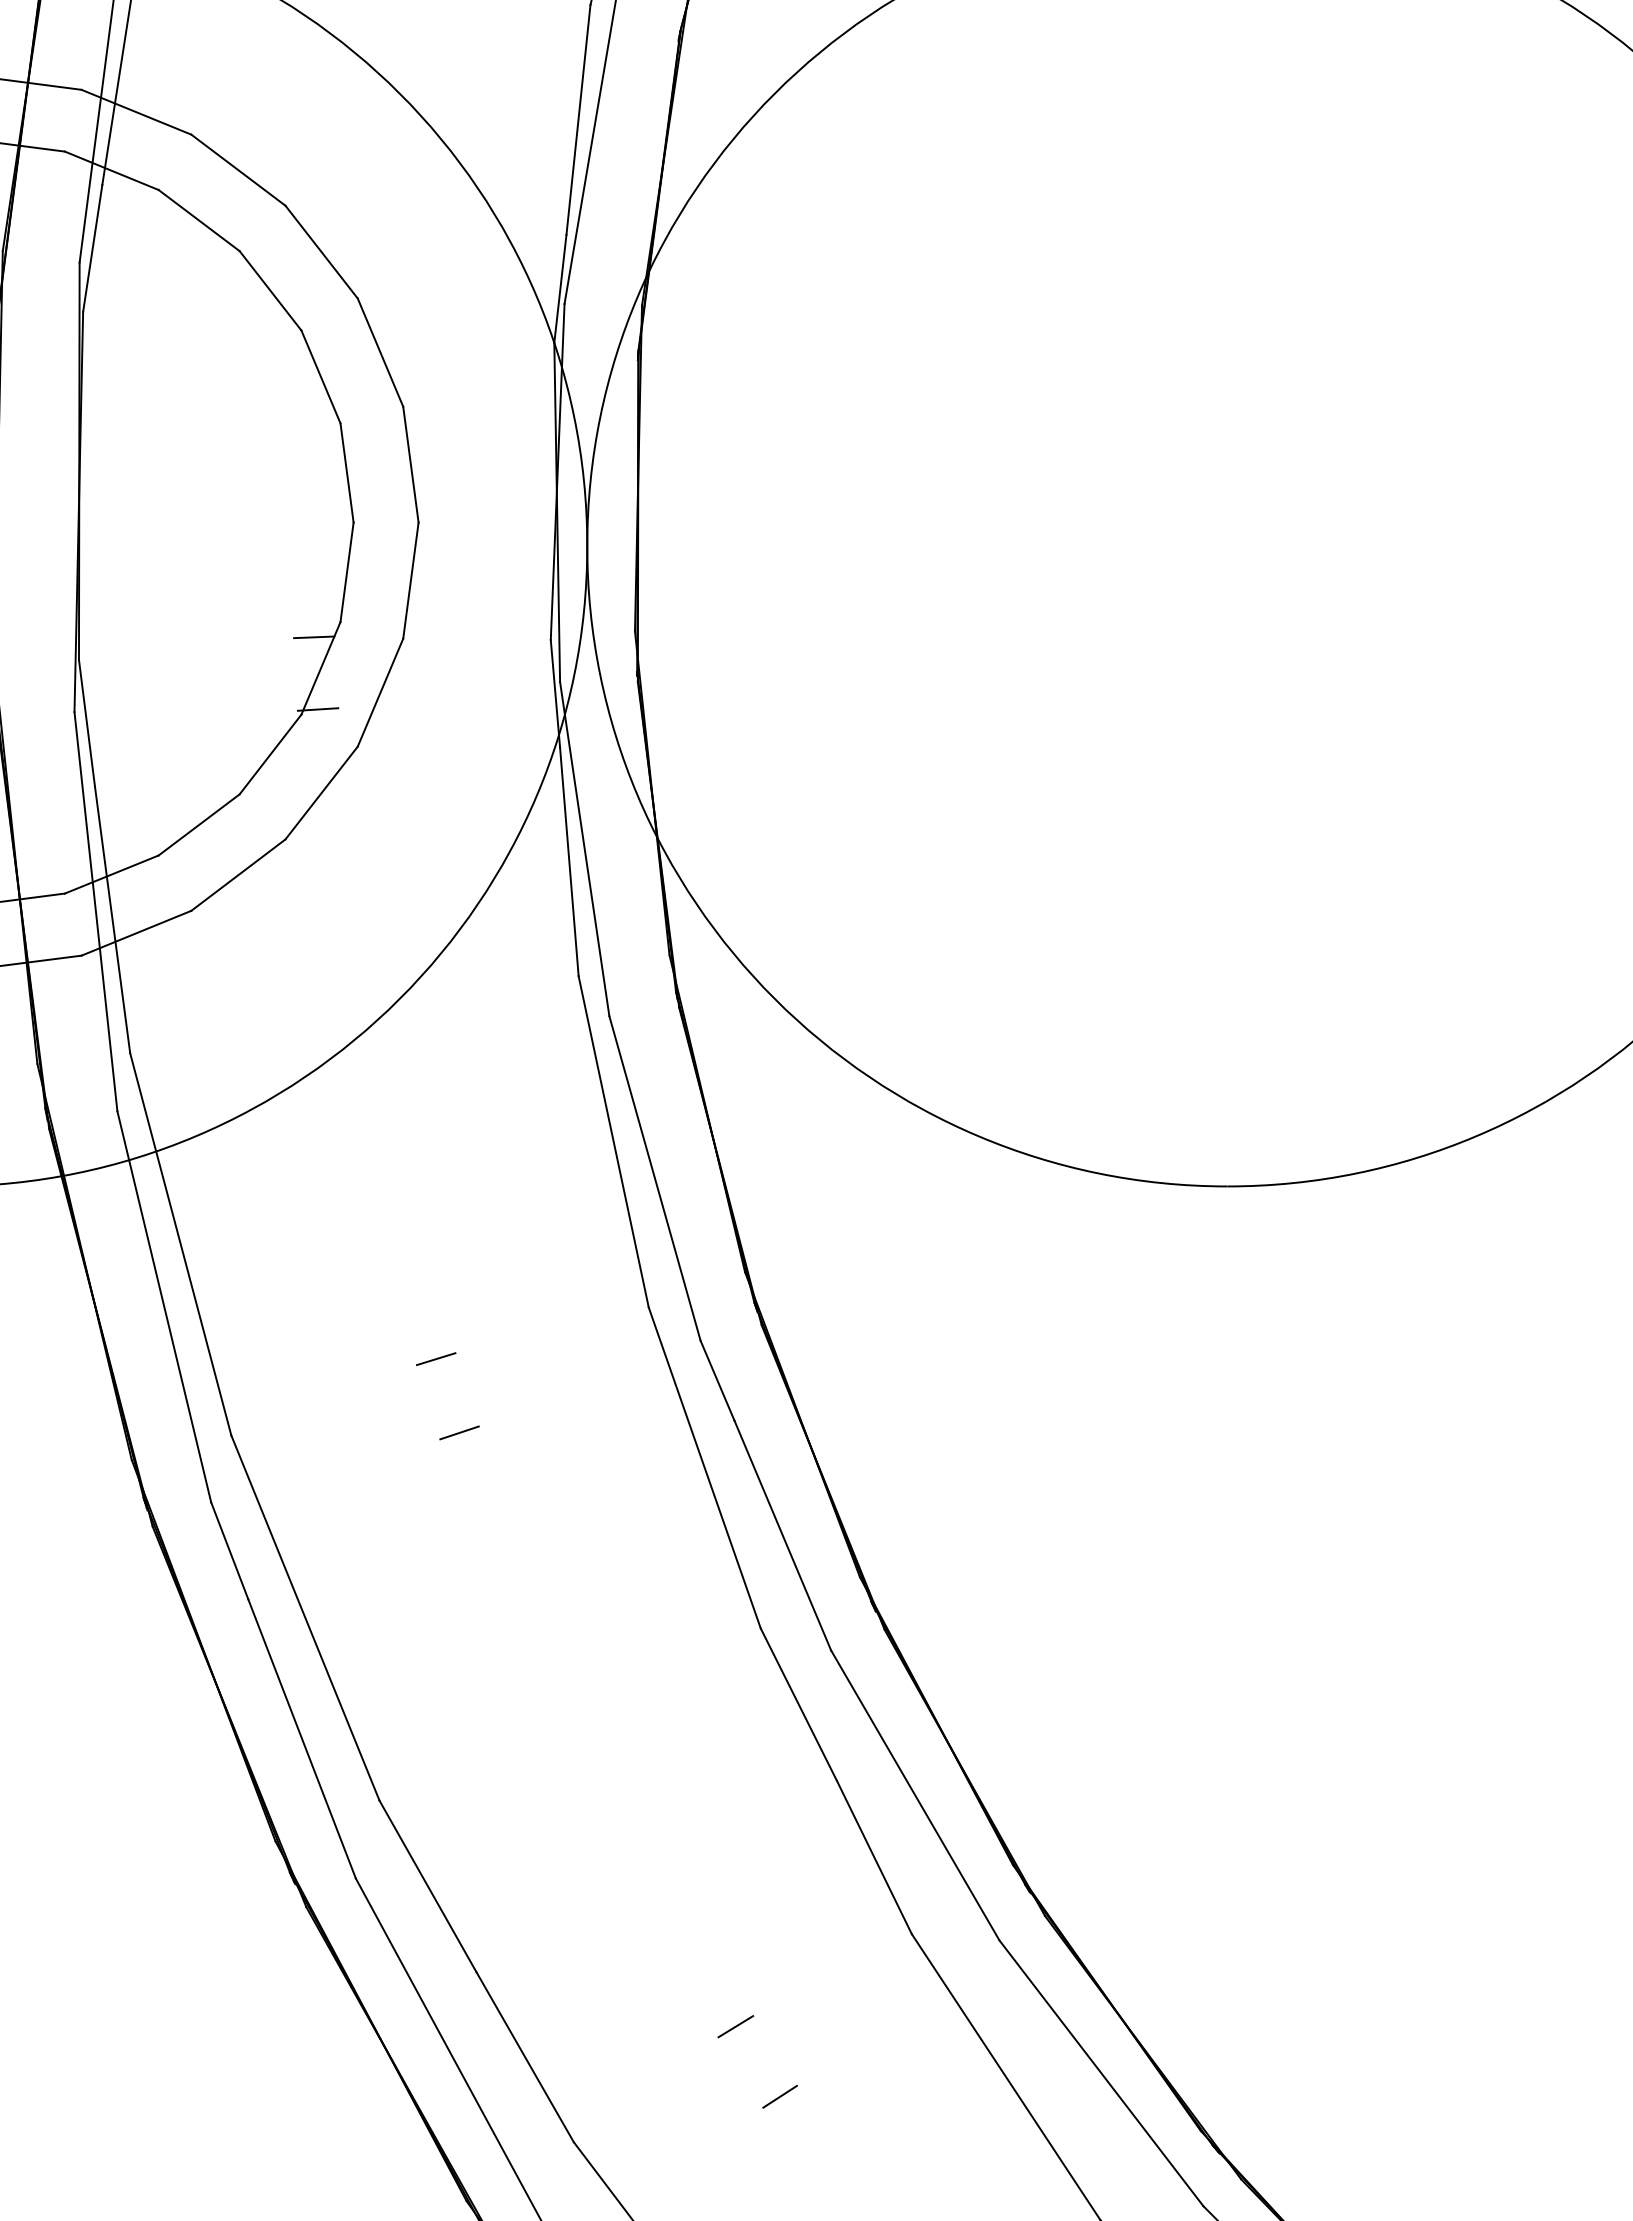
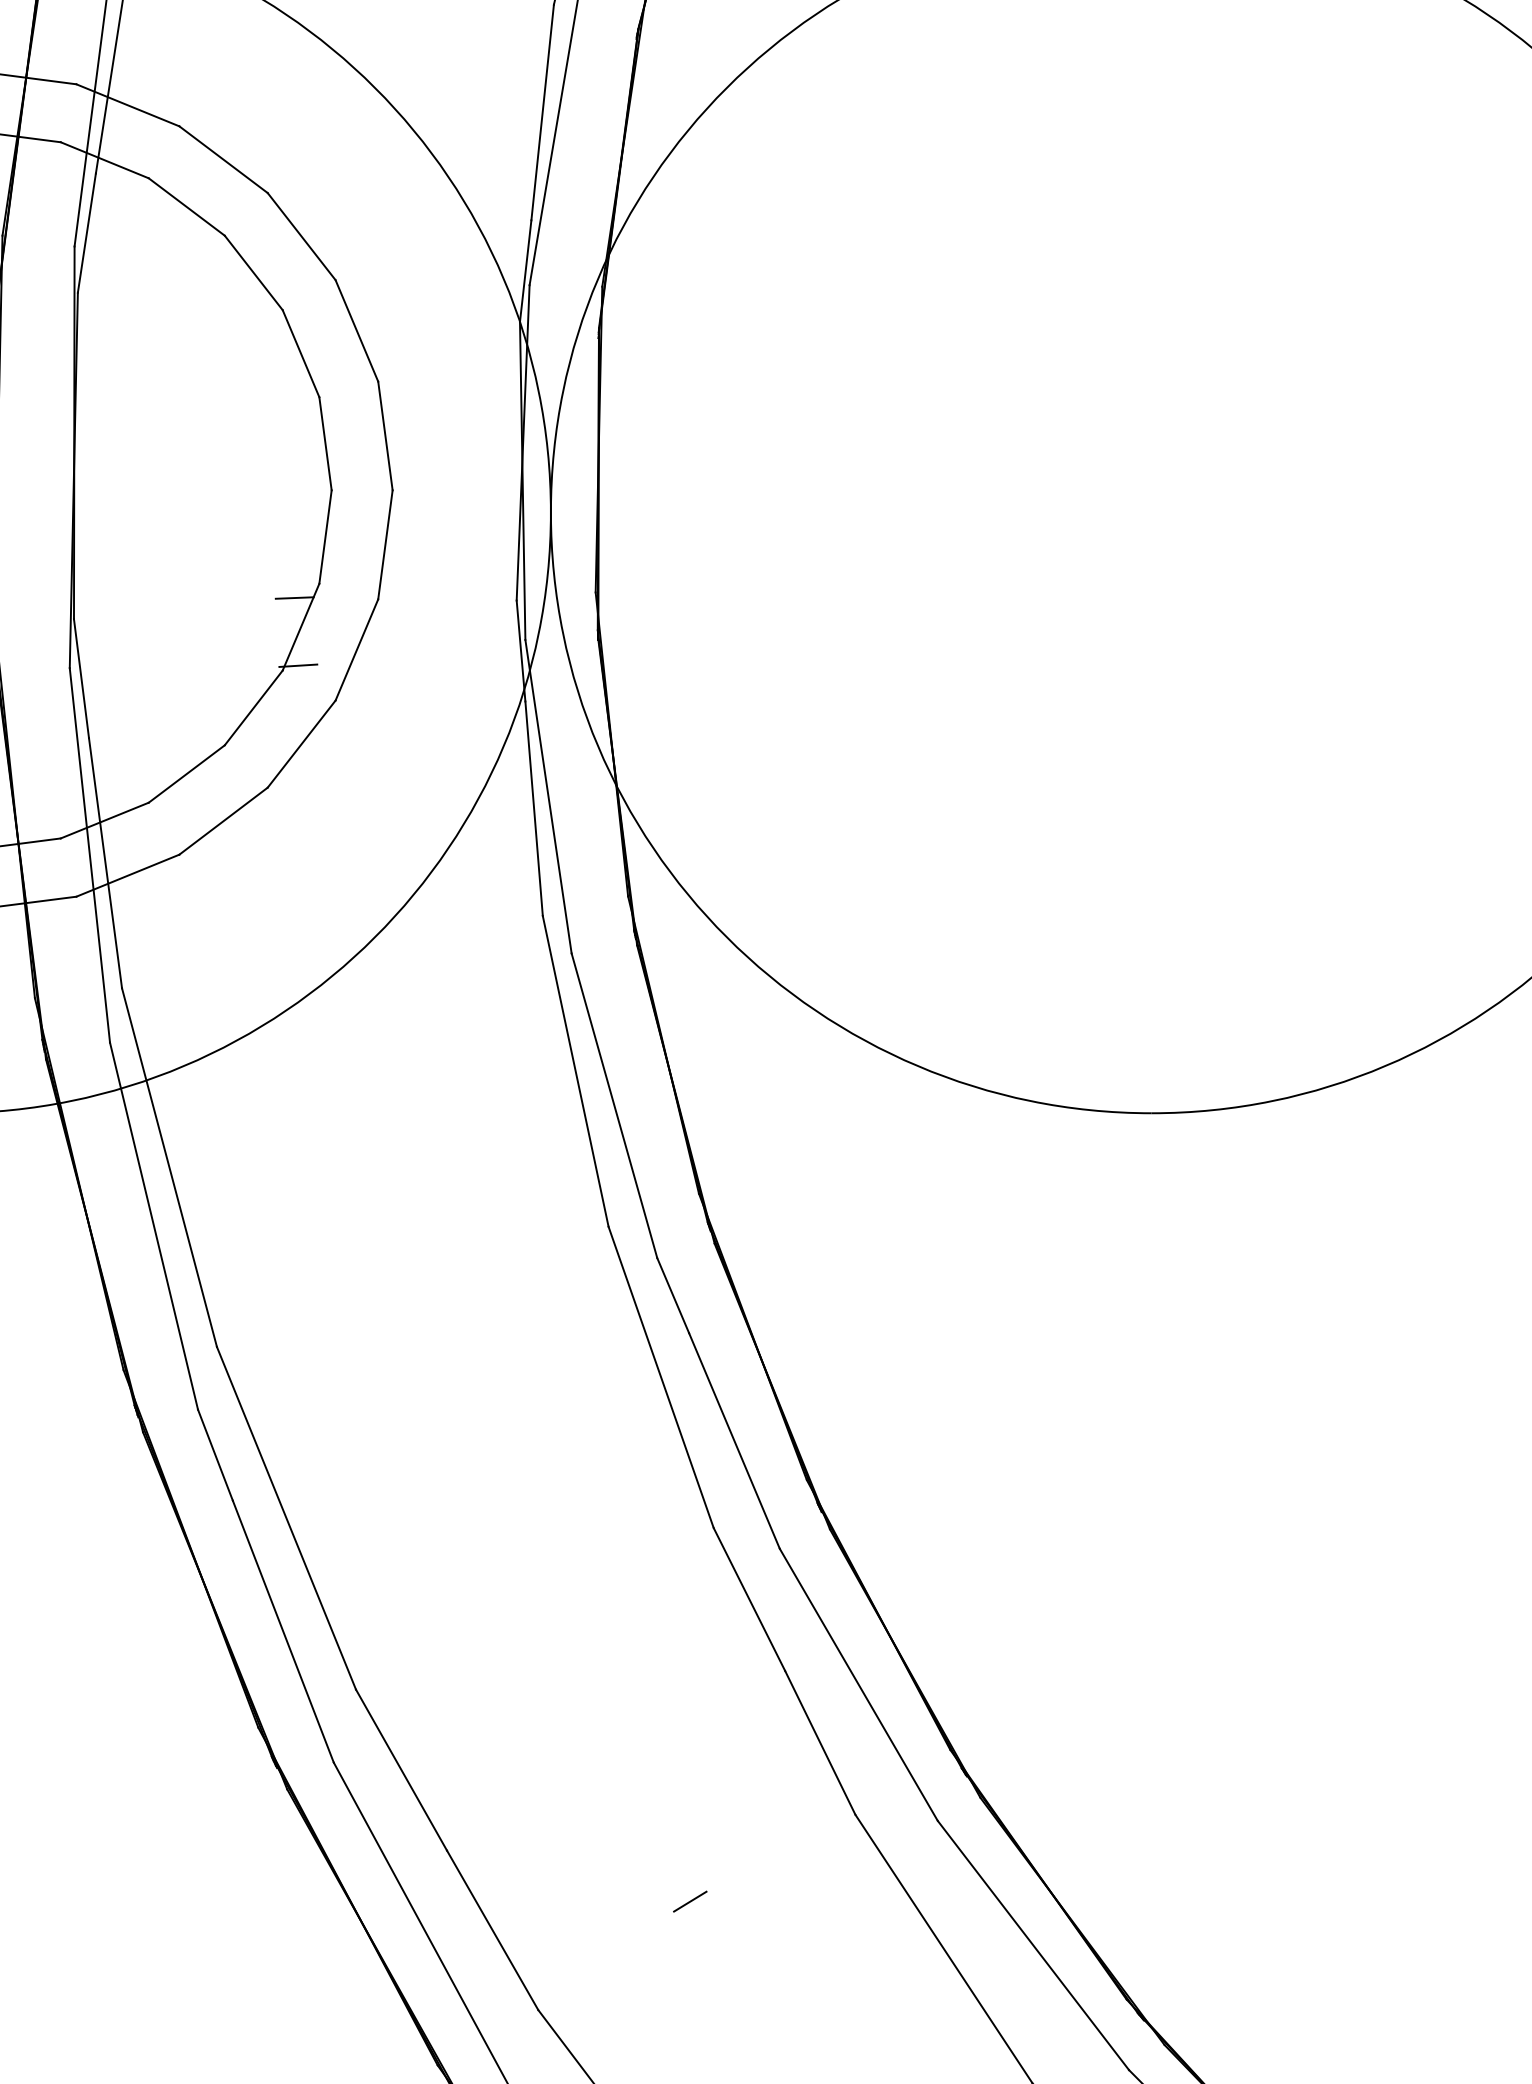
line: (436, 1358) -> (409, 1274), removed
line: (459, 1432) -> (431, 1344), removed
line: (779, 2096) -> (731, 1967), removed

